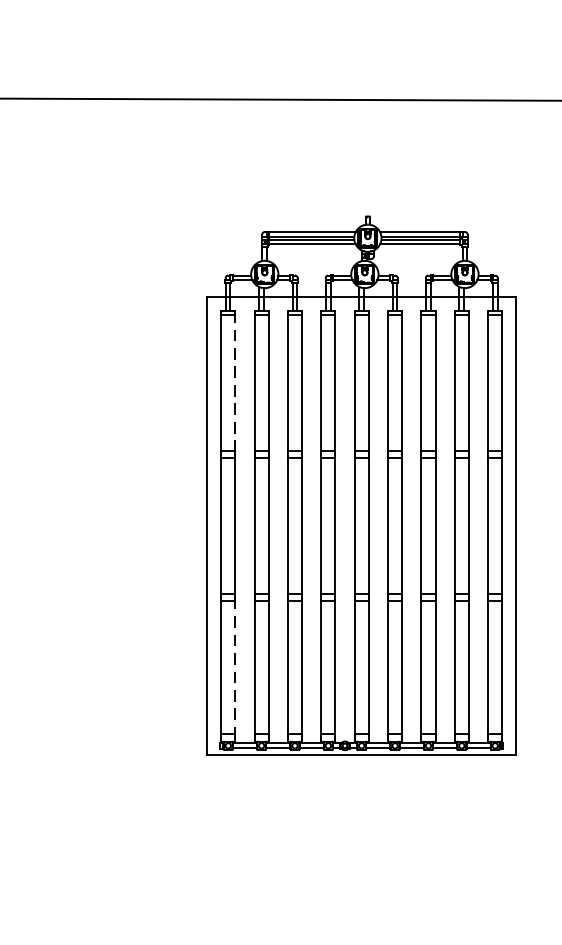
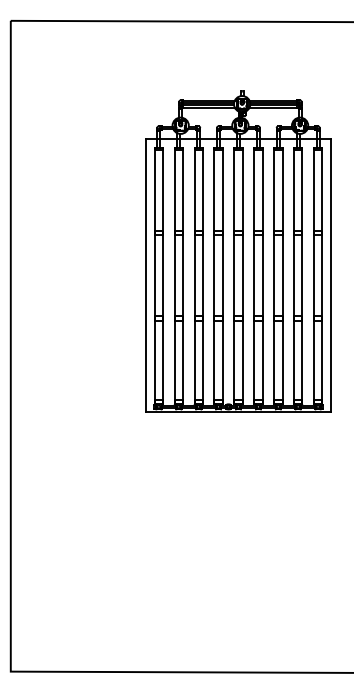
line: (235, 383) -> (163, 190), dashed -> solid
line: (235, 669) -> (163, 361), dashed -> solid

